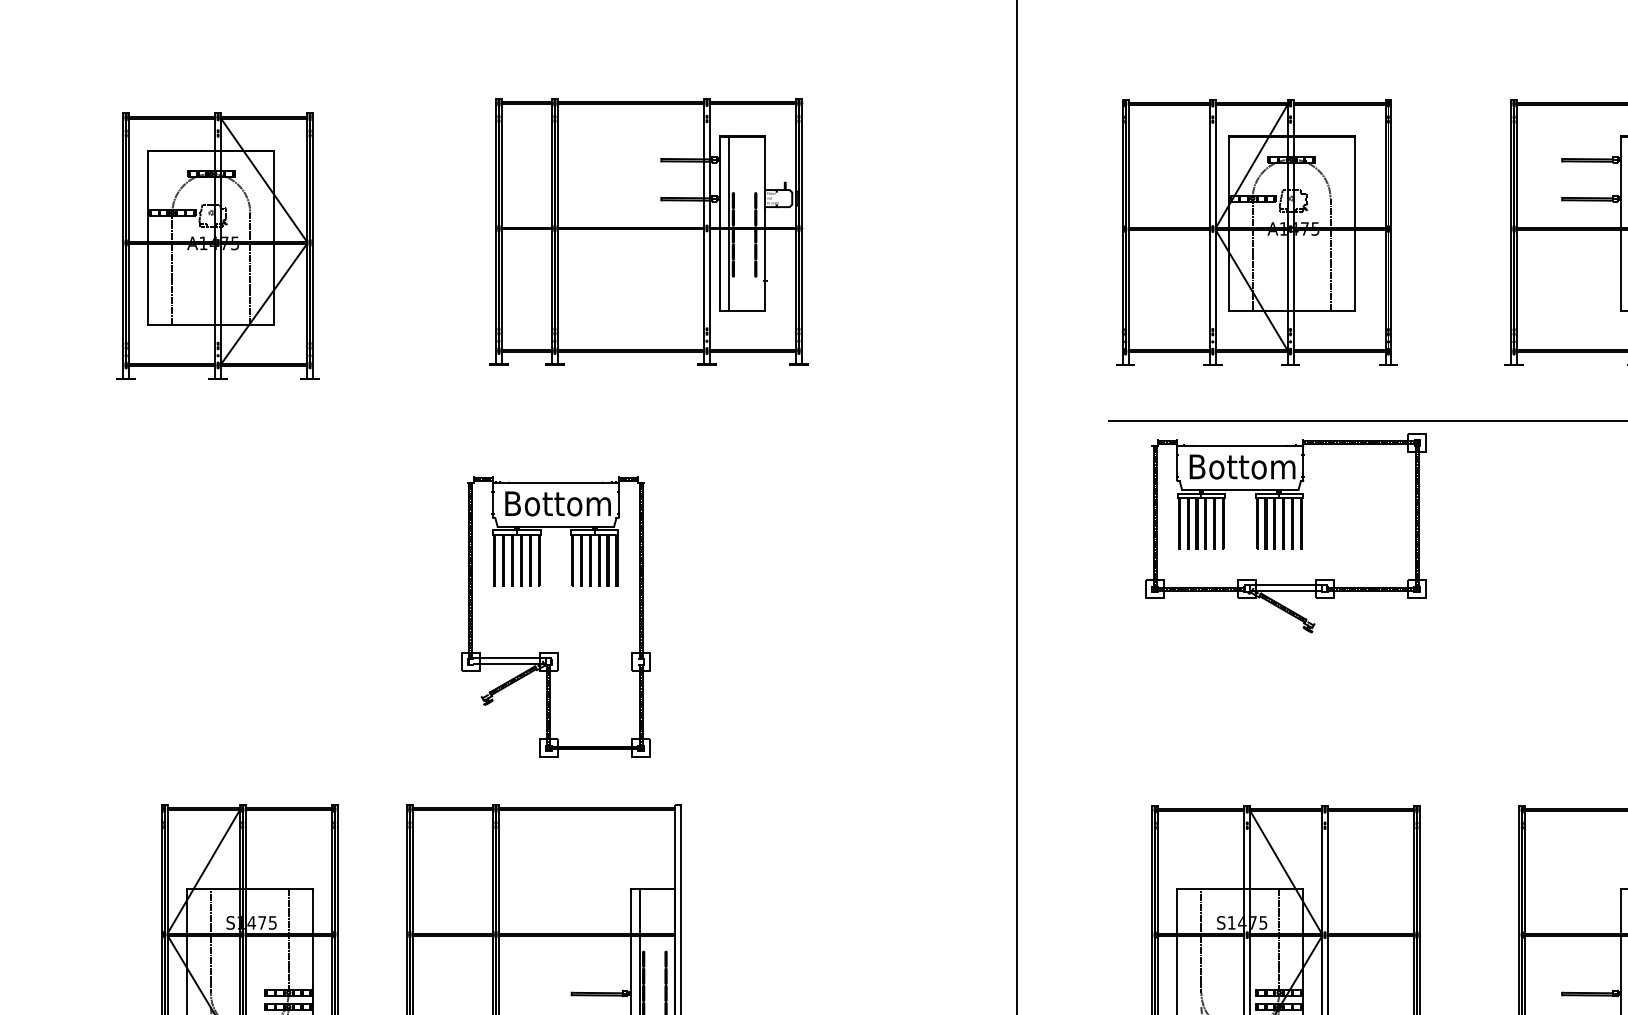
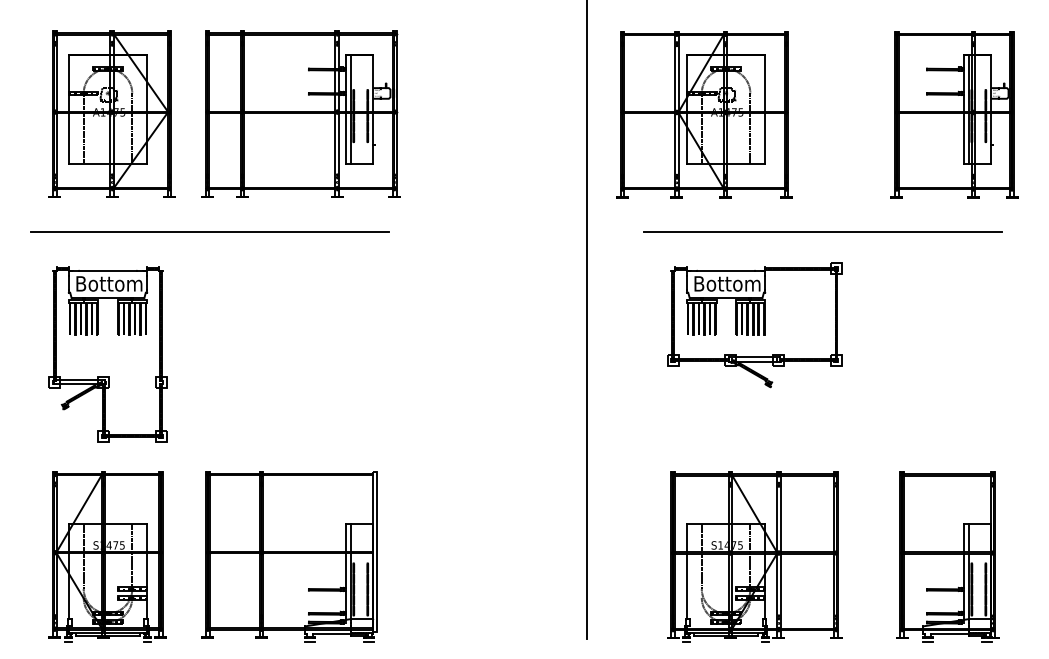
part: (648, 230) -> (300, 113), moved
part: (1257, 232) -> (704, 114), moved
part: (216, 245) -> (111, 113), moved
line: (412, 421) -> (209, 232), added
part: (1285, 533) -> (754, 325), moved
part: (555, 616) -> (107, 354), moved

